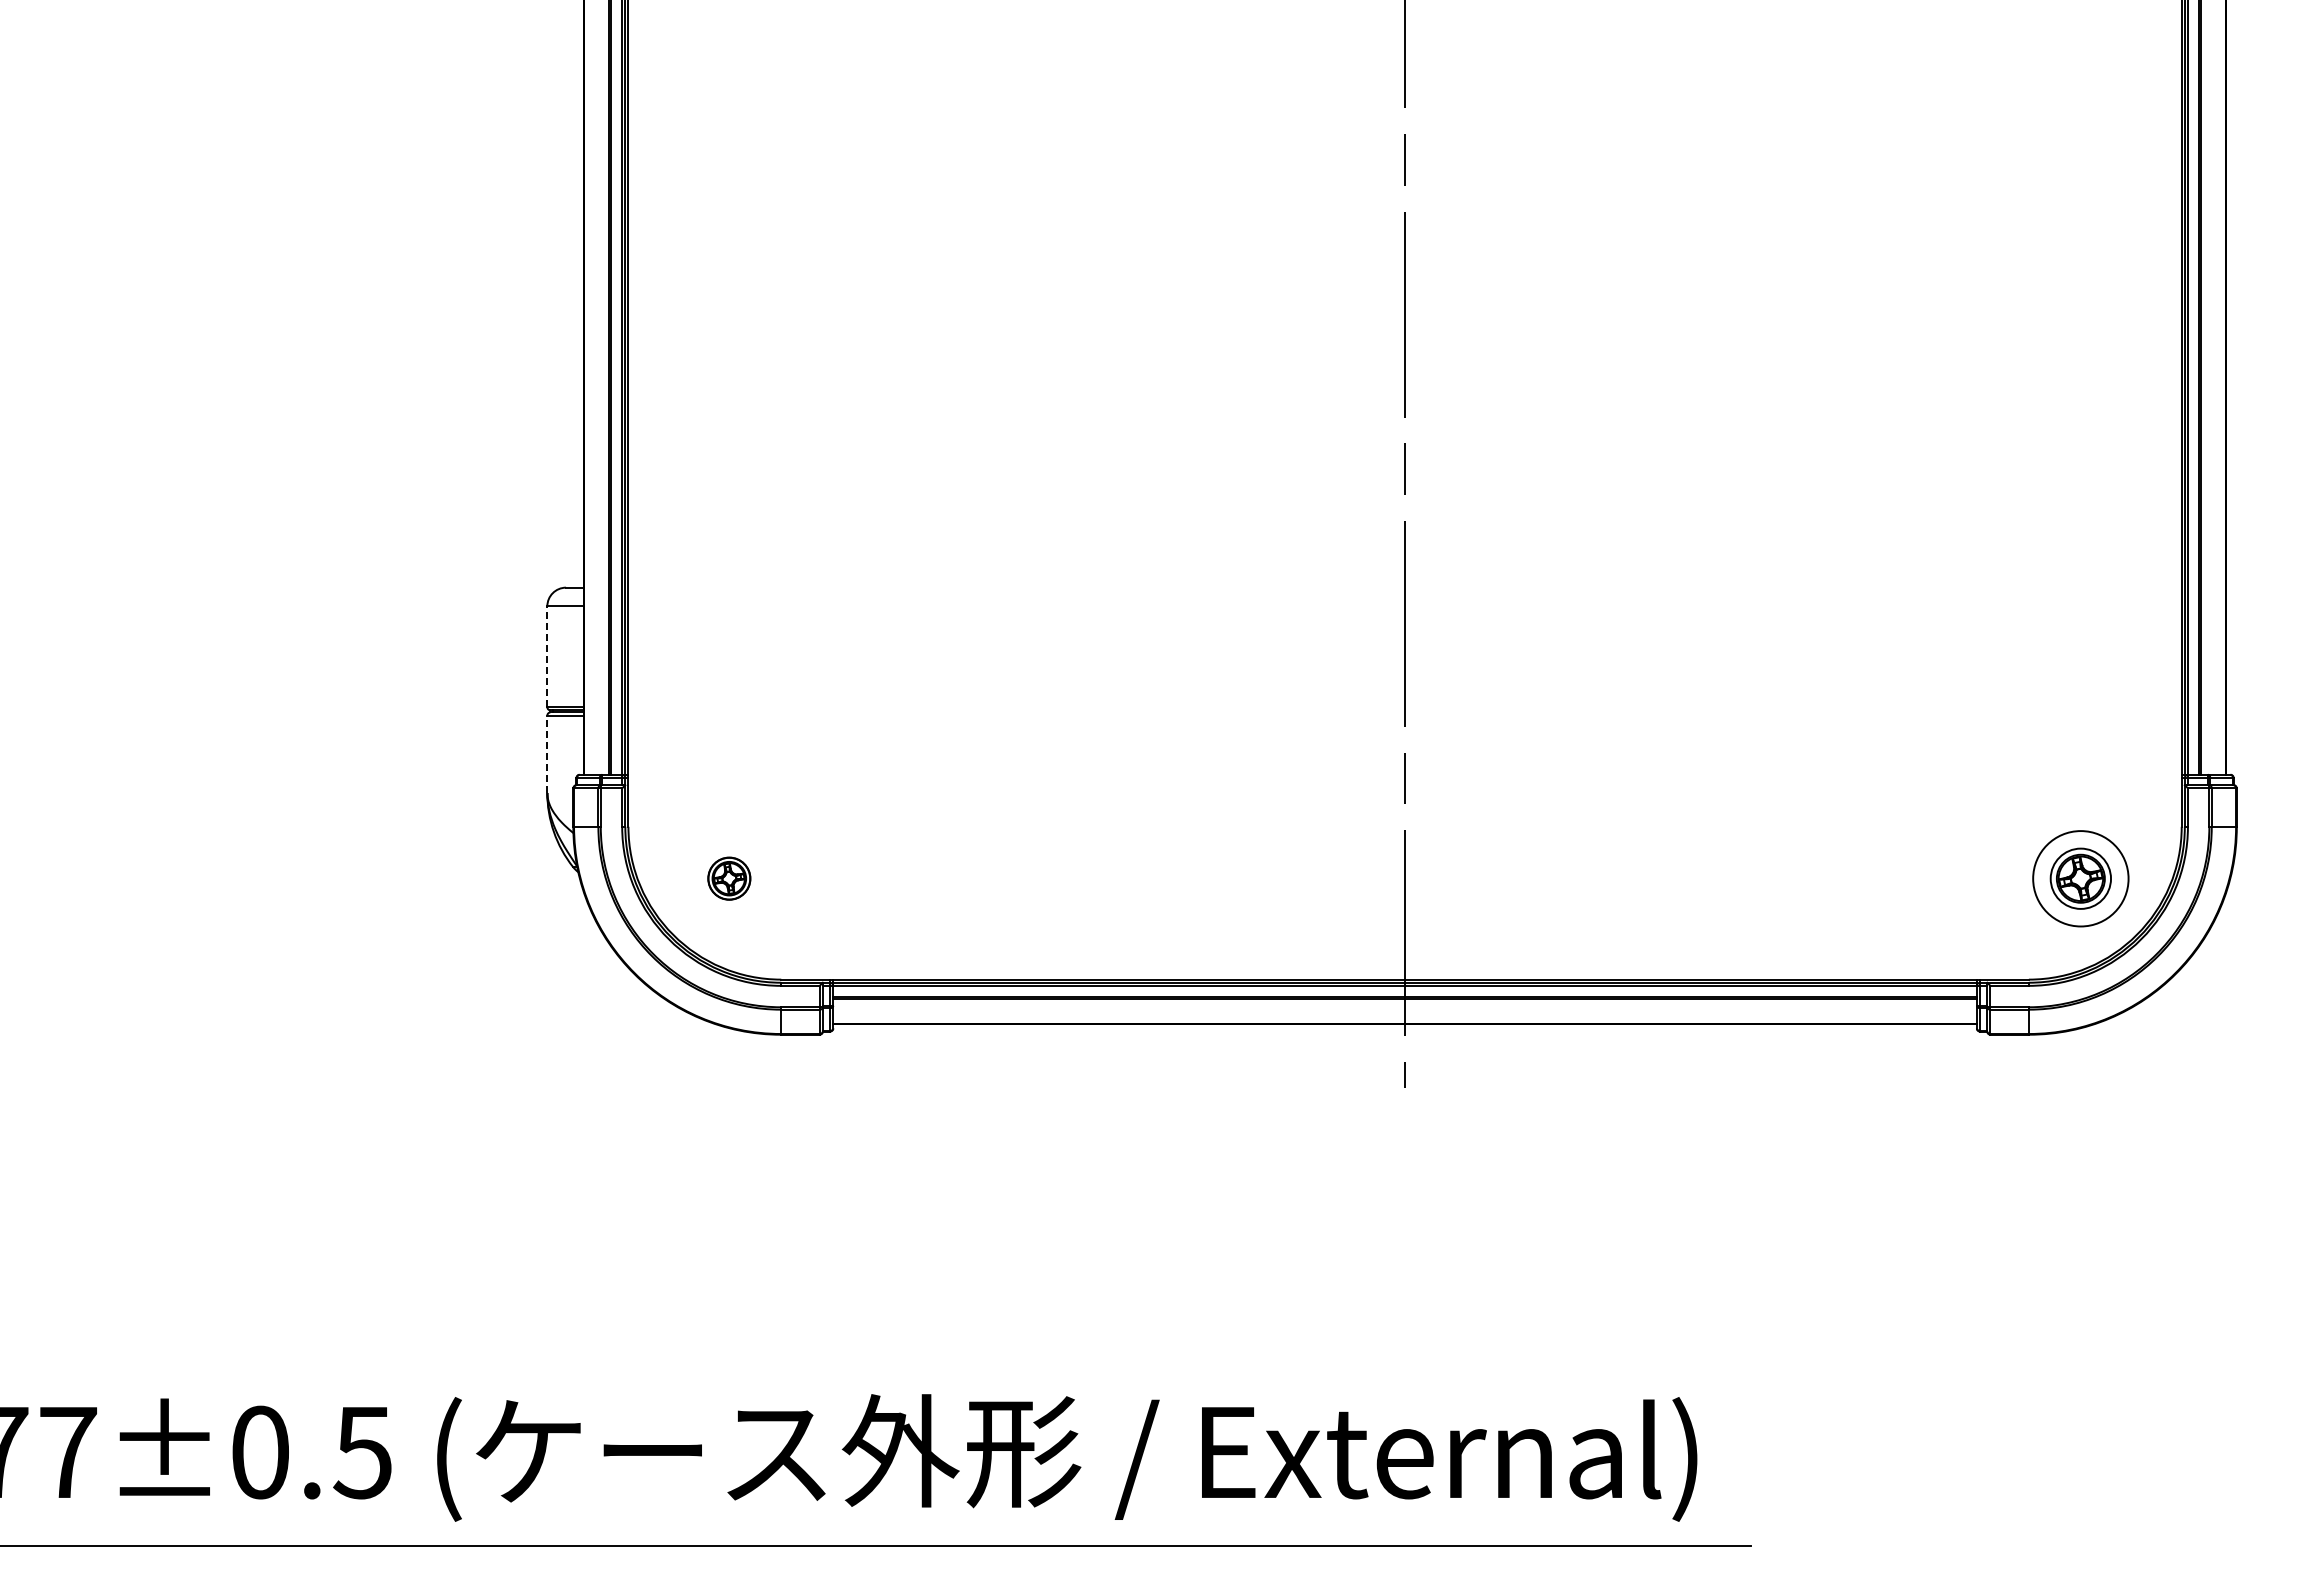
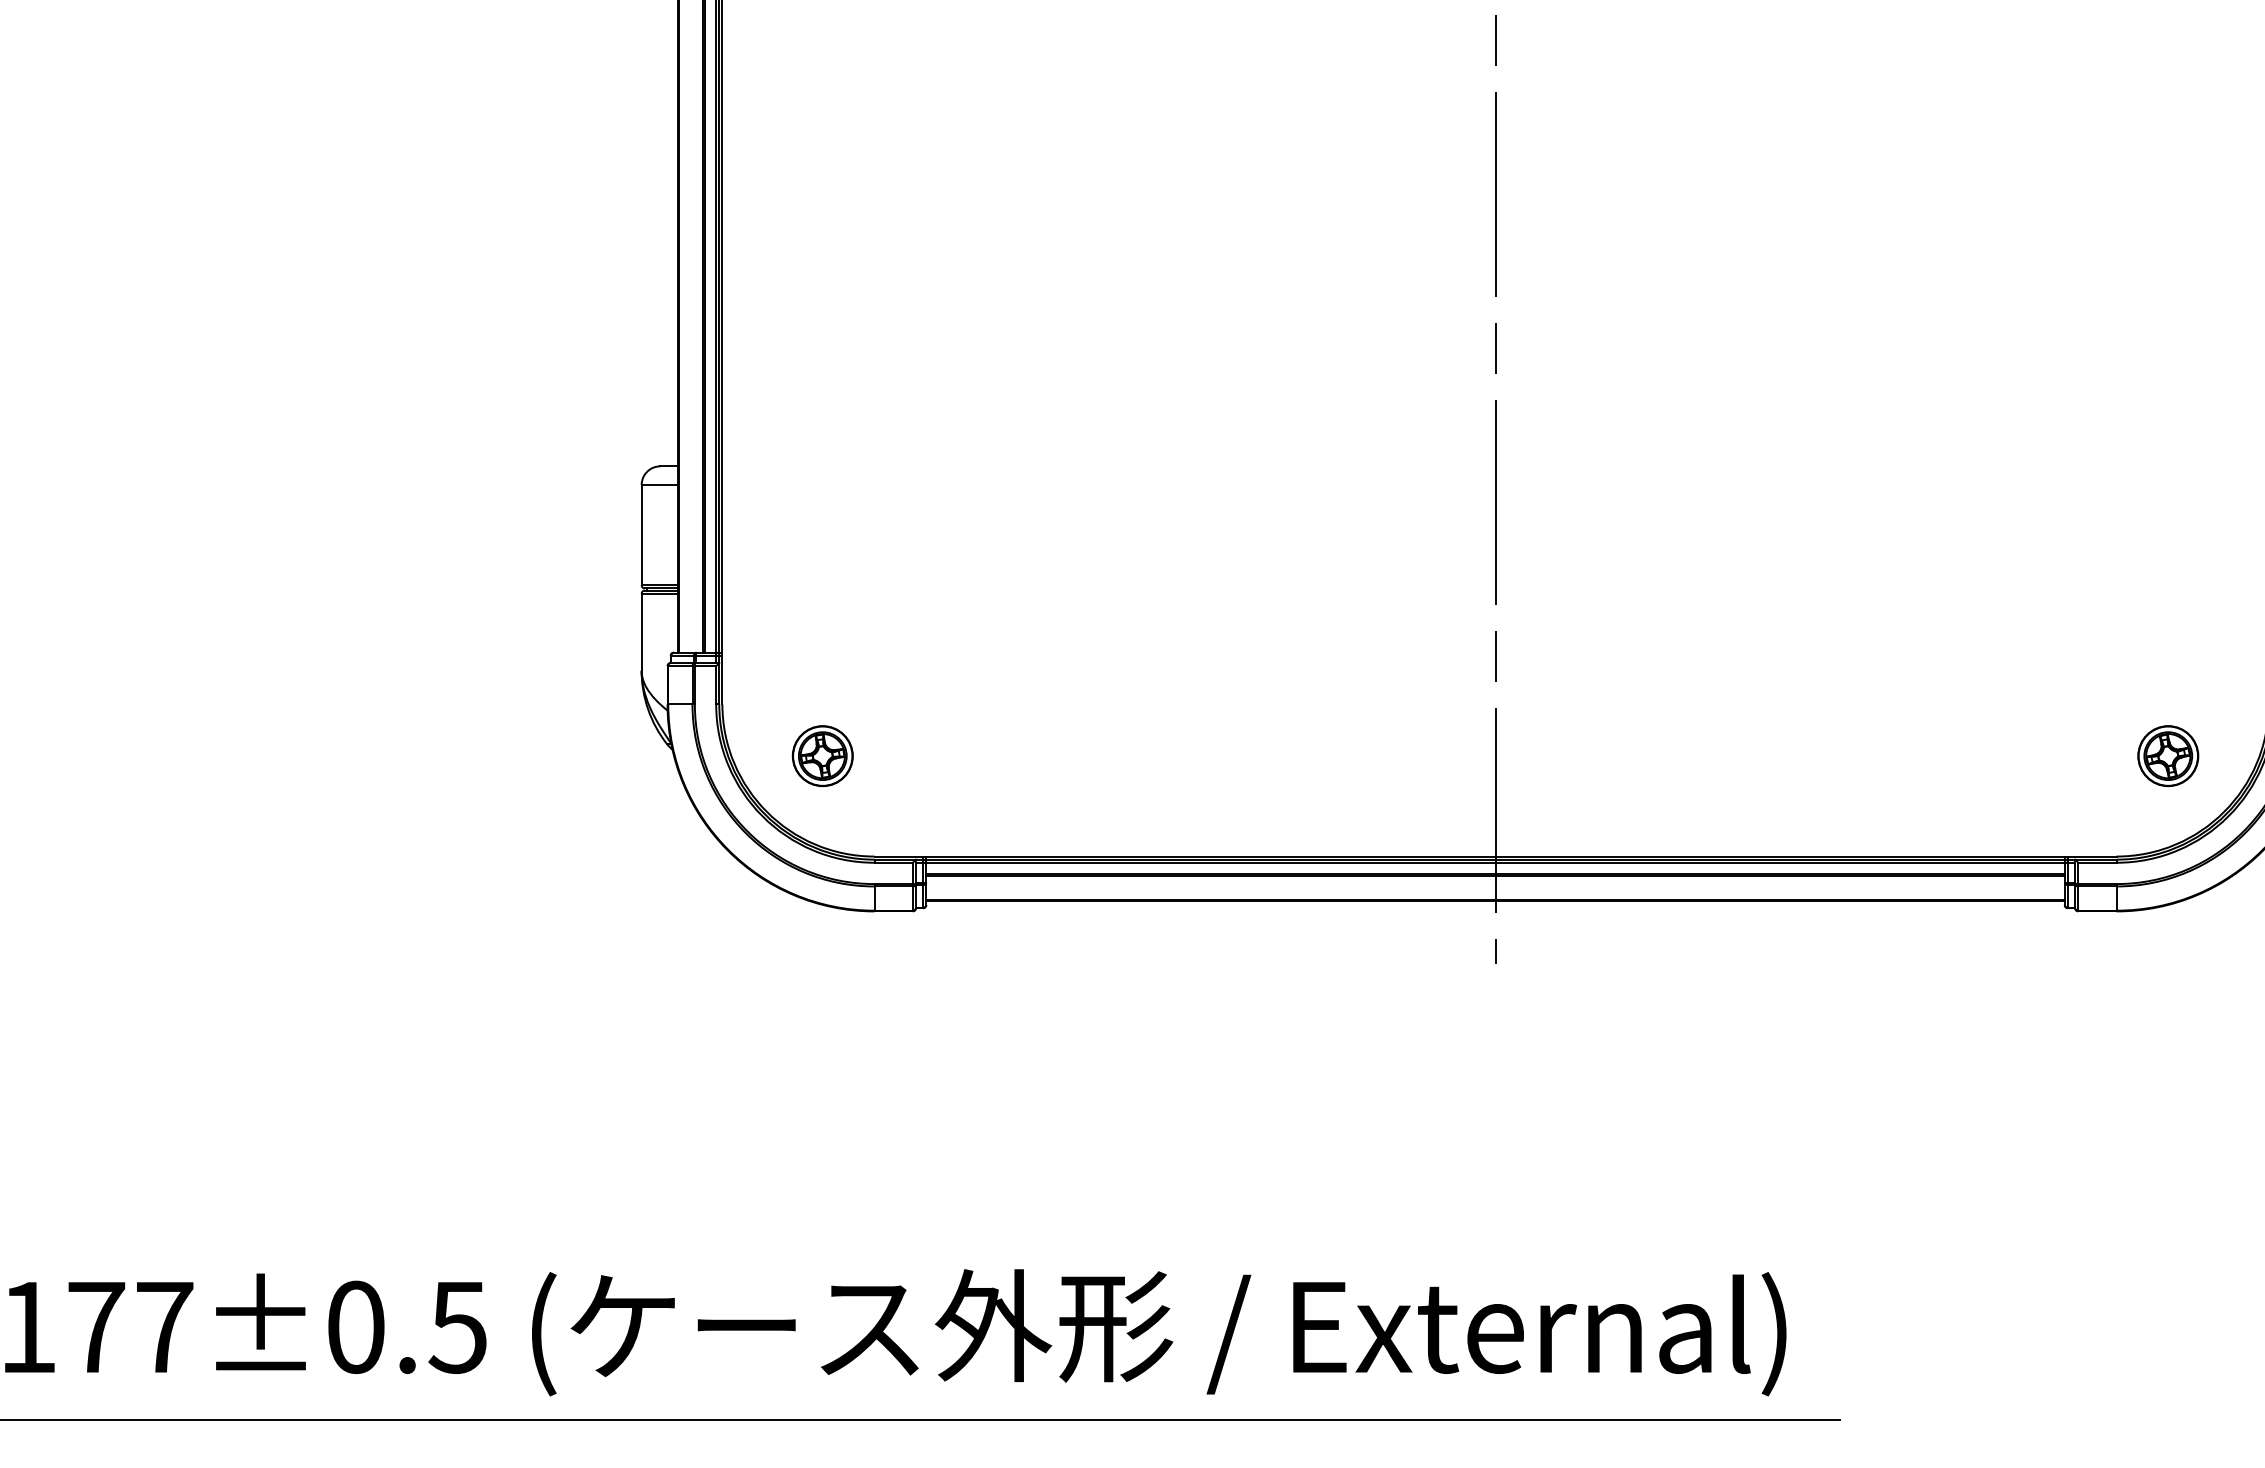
line: (547, 656) -> (641, 534), dashed -> solid
line: (547, 754) -> (641, 632), dashed -> solid
part: (729, 878) -> (823, 755), size x1.43
circle: (2080, 878) -> (2167, 755), size x0.62

